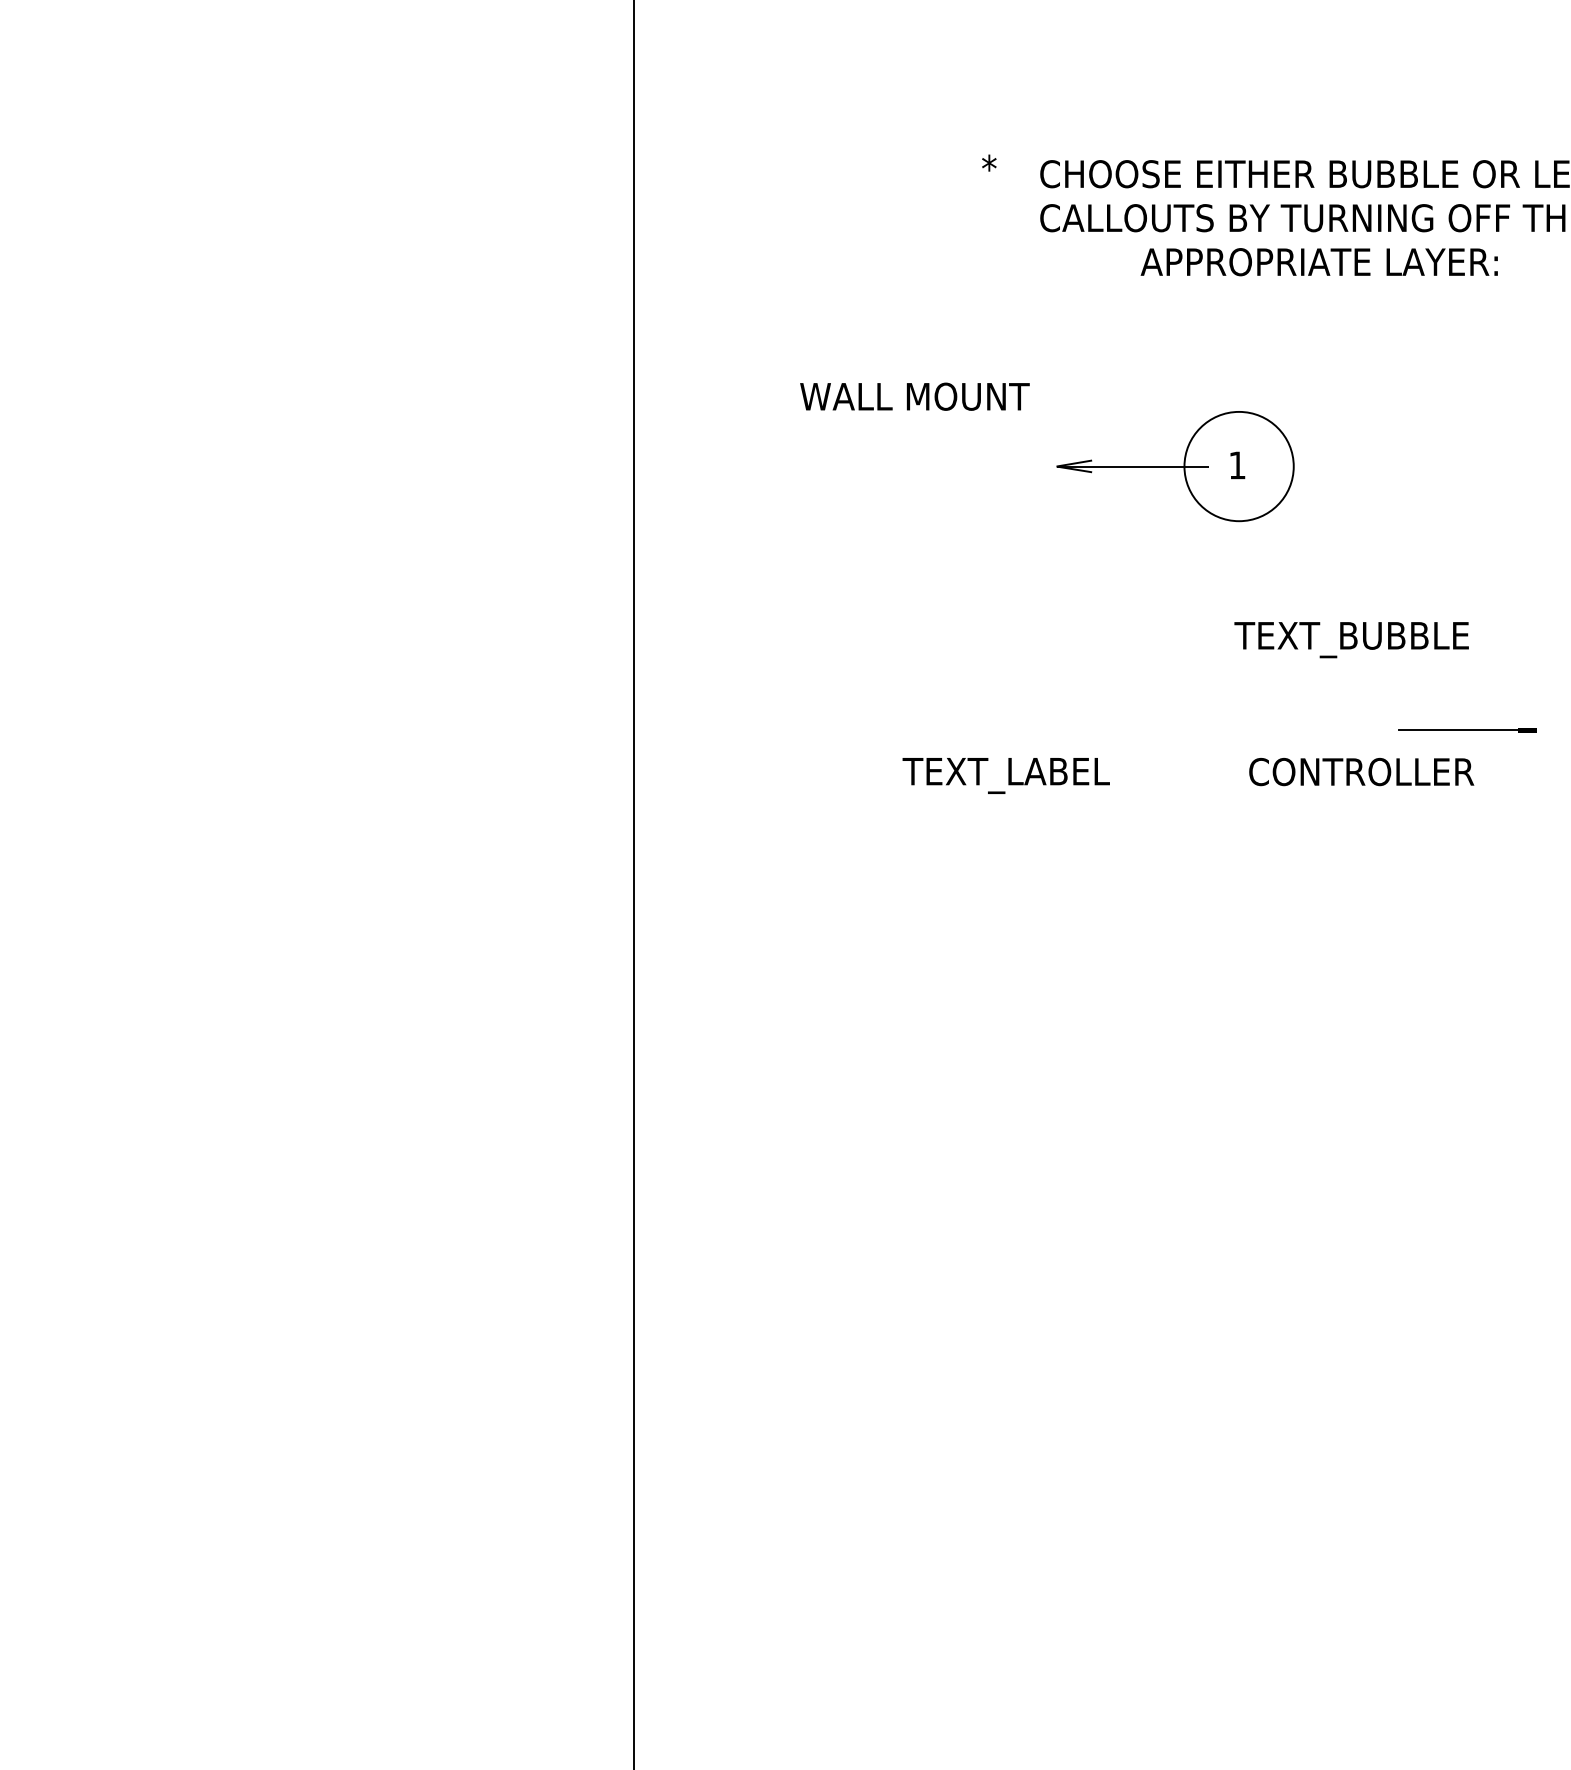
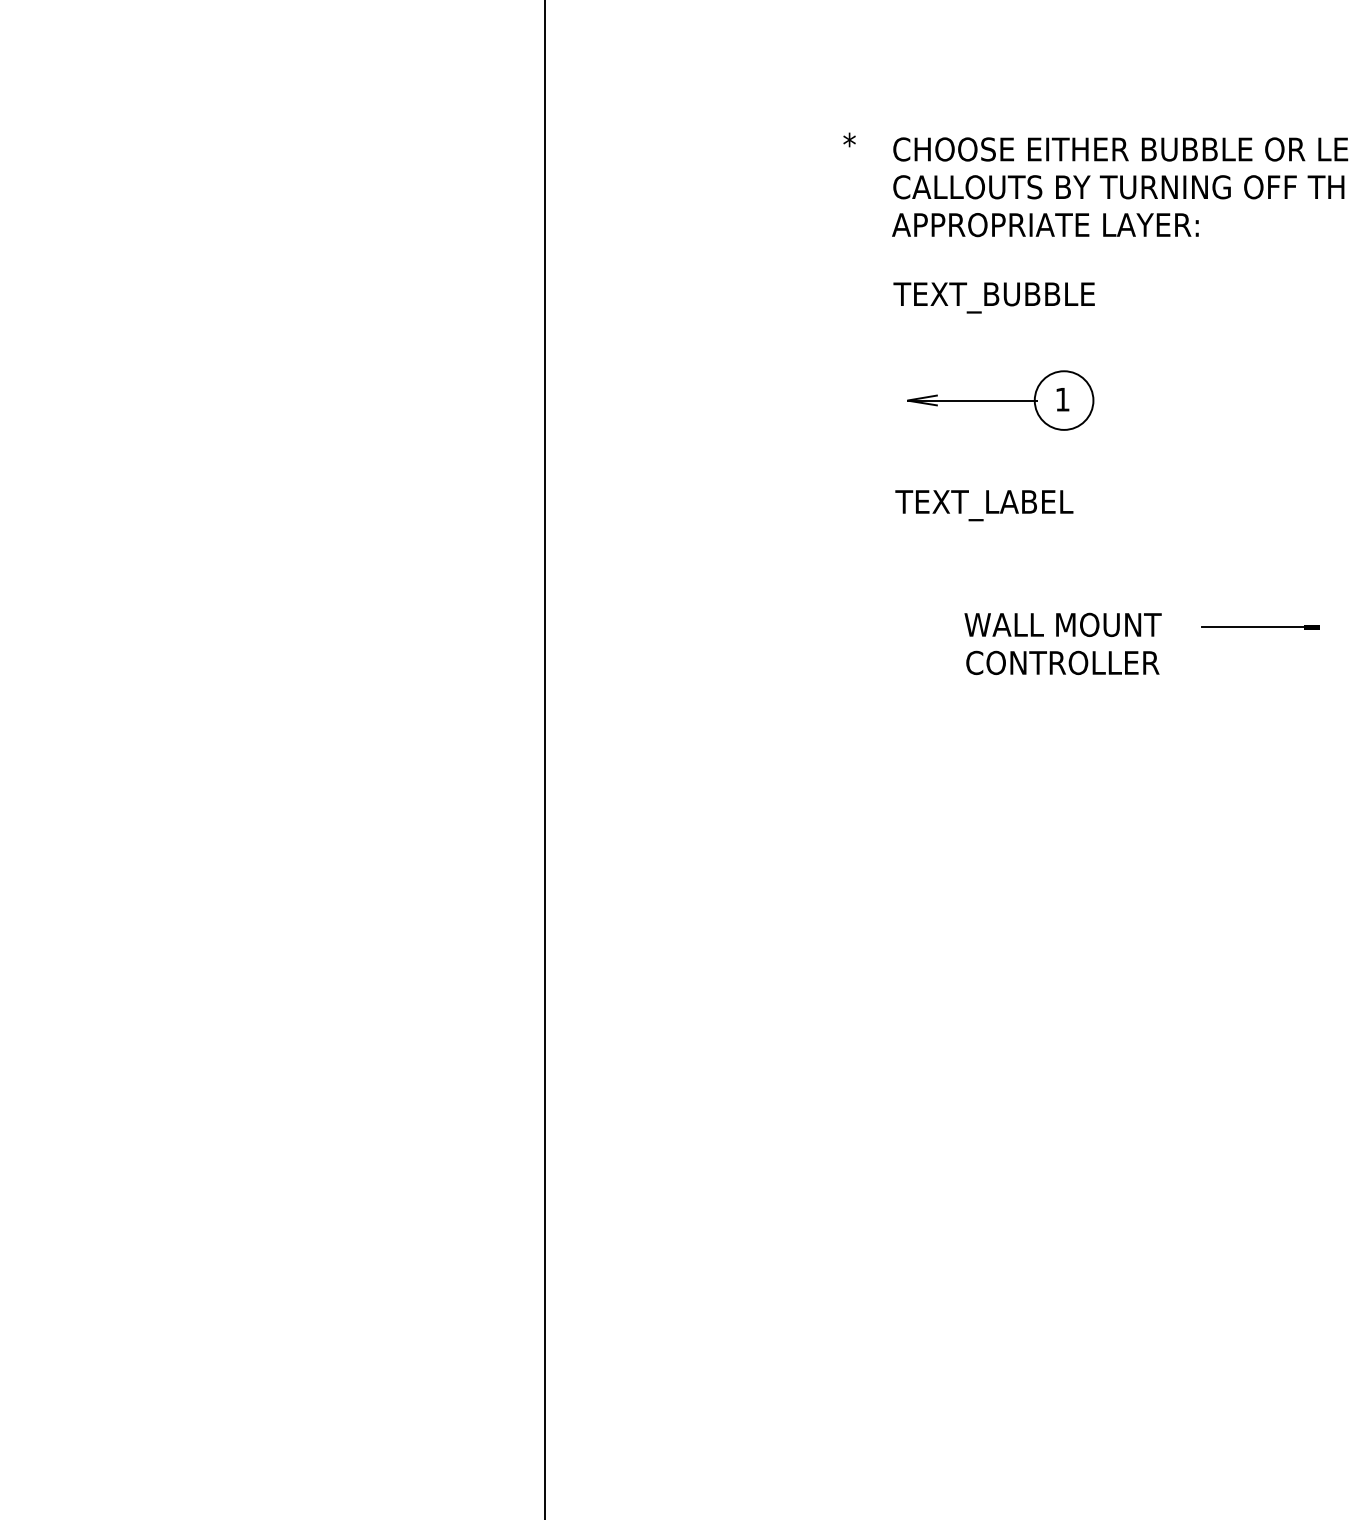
text: (1318, 262) -> (1044, 225), moved
text: (914, 396) -> (1062, 624), moved
circle: (1238, 466) -> (1063, 400), size x0.62
text: (1351, 640) -> (994, 298), moved
text: (1361, 772) -> (1062, 663), moved
text: (1005, 775) -> (983, 505), moved

